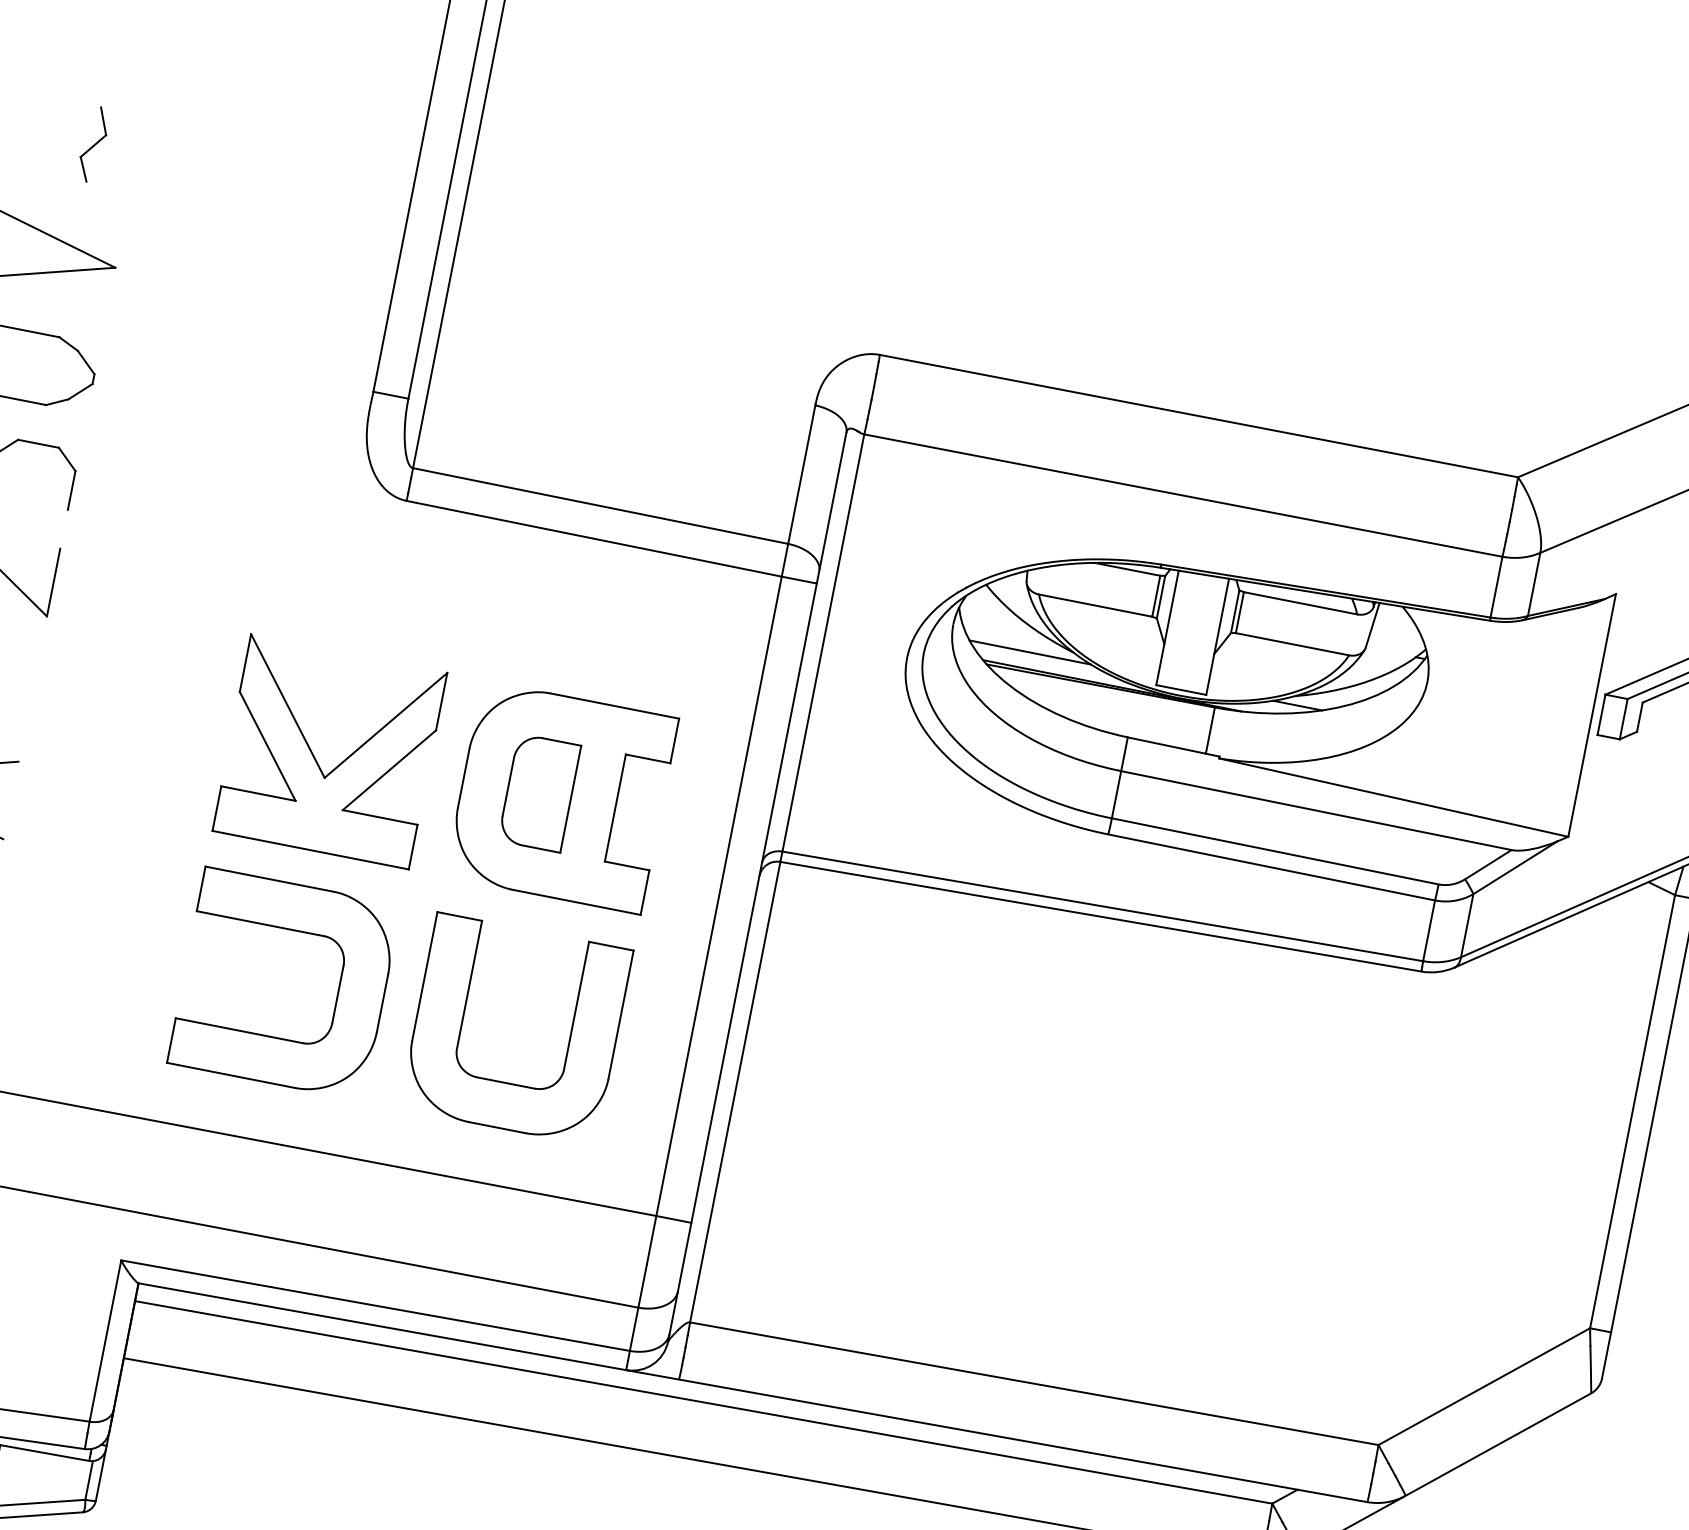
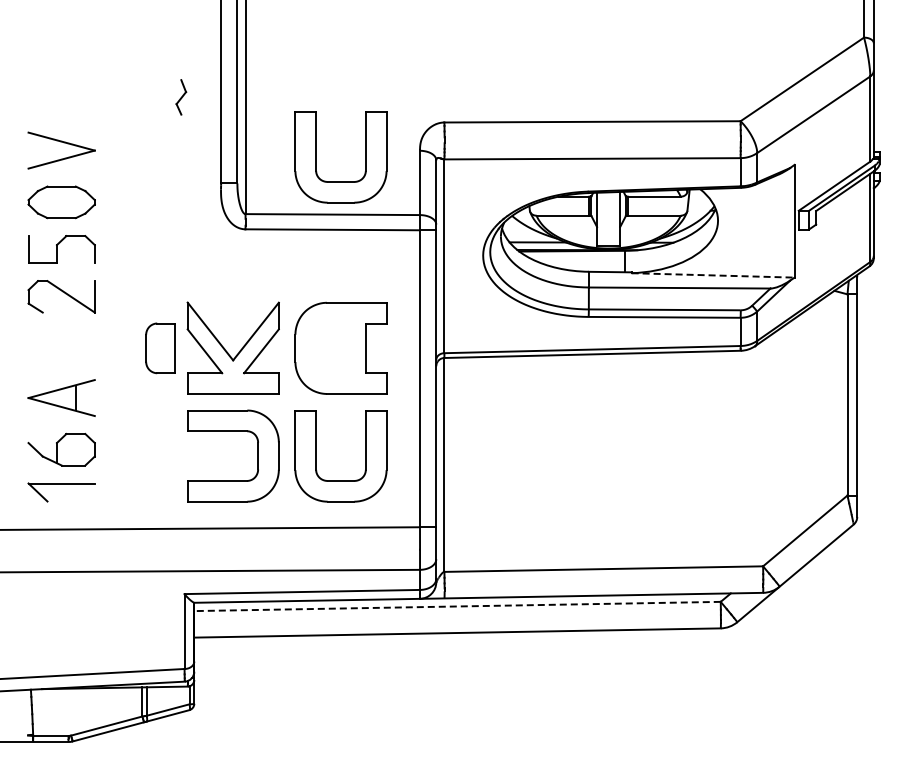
part: (94, 144) -> (181, 97), moved
part: (589, 376) -> (316, 157), added
part: (539, 793) -> (160, 348), moved
line: (1394, 797) -> (713, 275), solid -> dashed
line: (703, 1402) -> (457, 606), solid -> dashed

